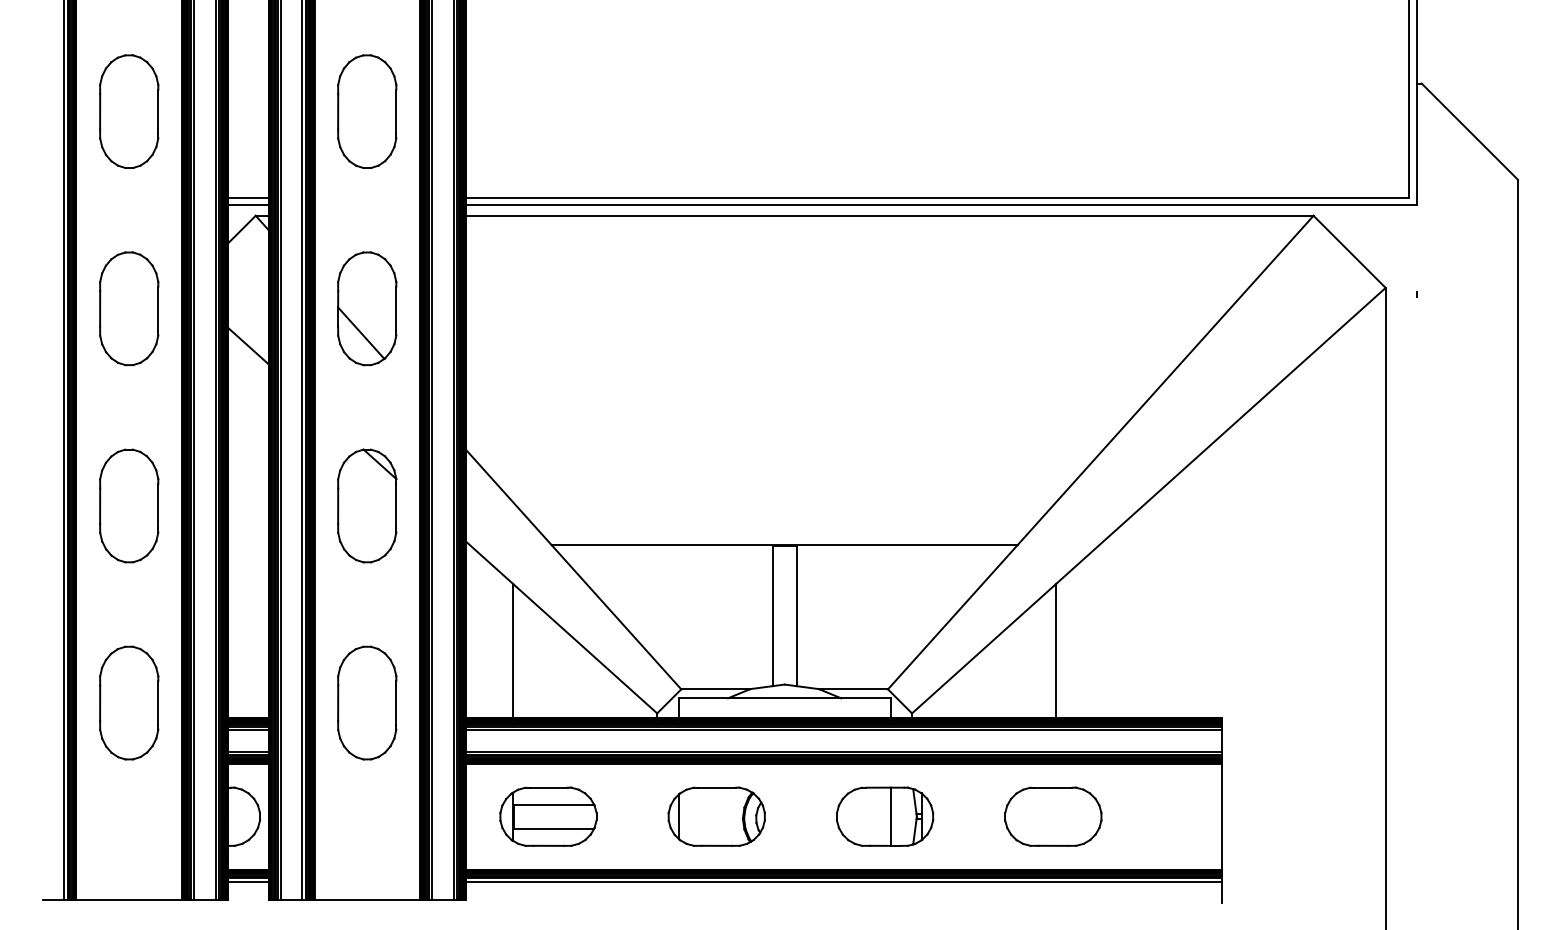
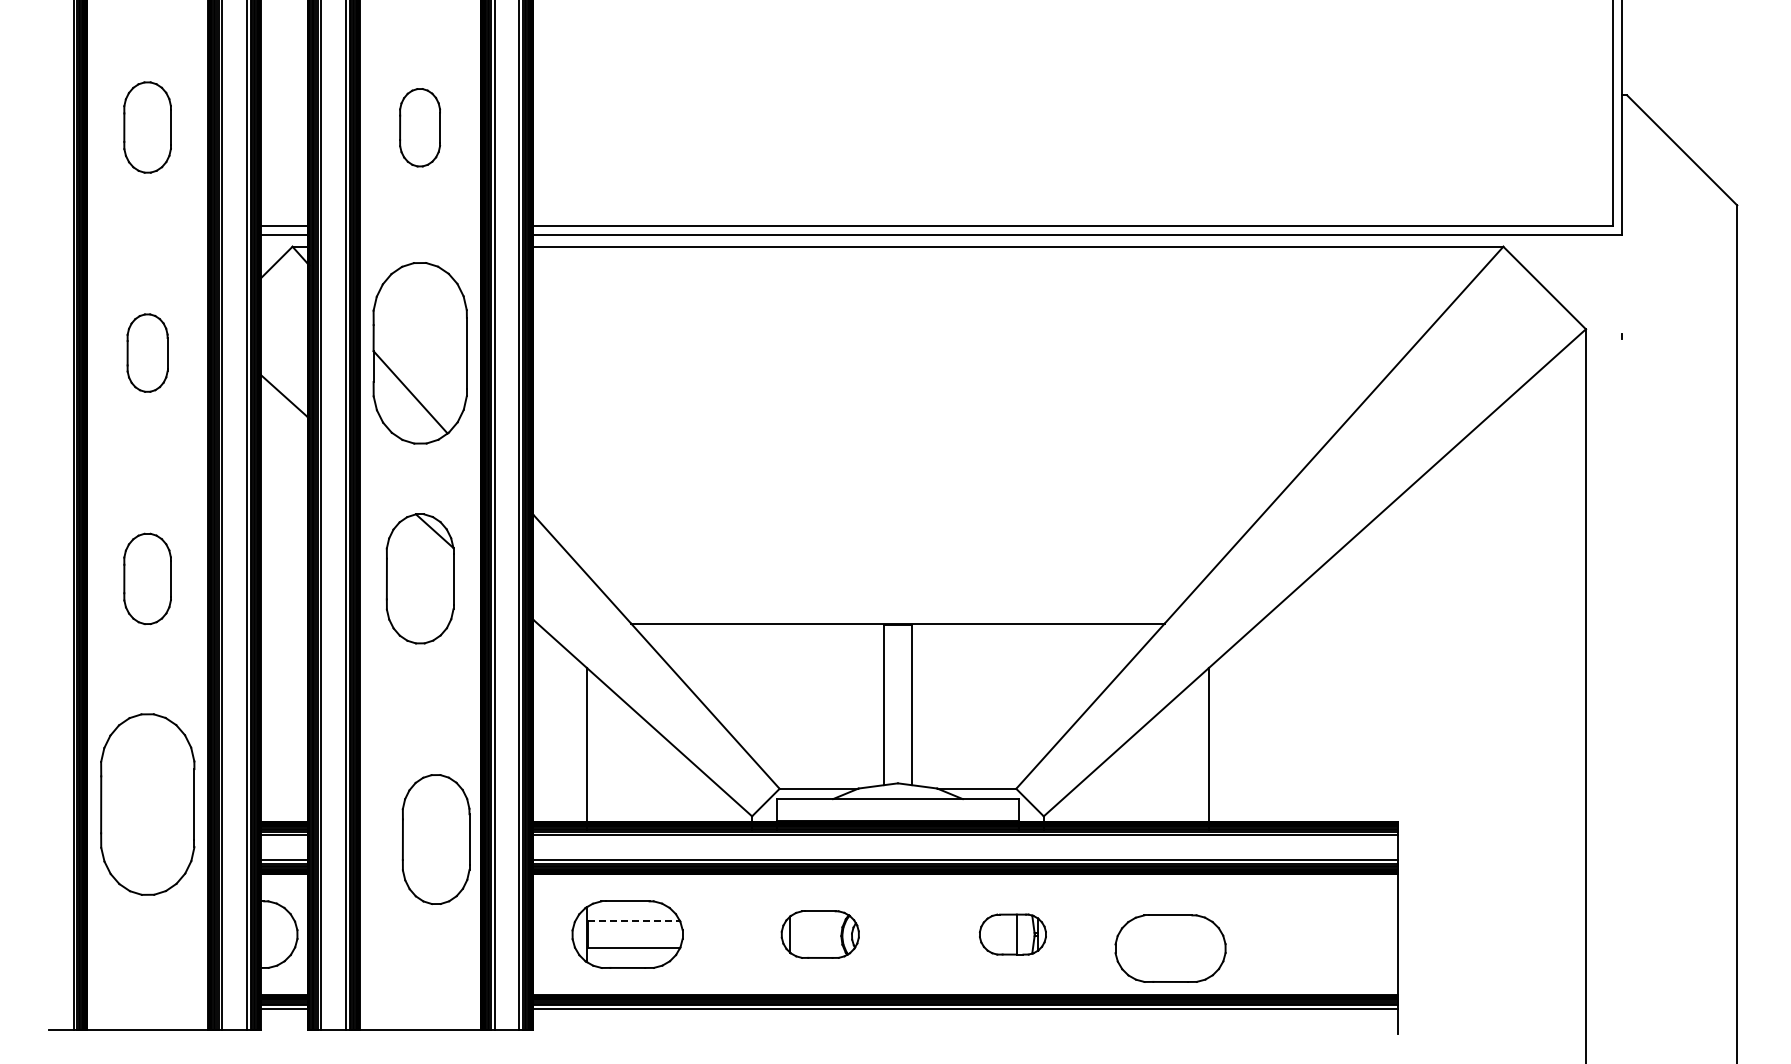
part: (129, 111) -> (147, 127), size x0.7
part: (366, 111) -> (419, 127), size x0.6
part: (129, 308) -> (147, 352), size x0.6
part: (366, 308) -> (419, 352), size x1.4
part: (129, 505) -> (147, 578), size x0.7
part: (129, 703) -> (147, 804), size x1.4
part: (366, 703) -> (435, 839), moved
line: (554, 804) -> (634, 920), solid -> dashed
part: (716, 816) -> (820, 934), size x0.7
part: (884, 816) -> (1012, 934), size x0.6
part: (1053, 816) -> (1170, 948), moved

